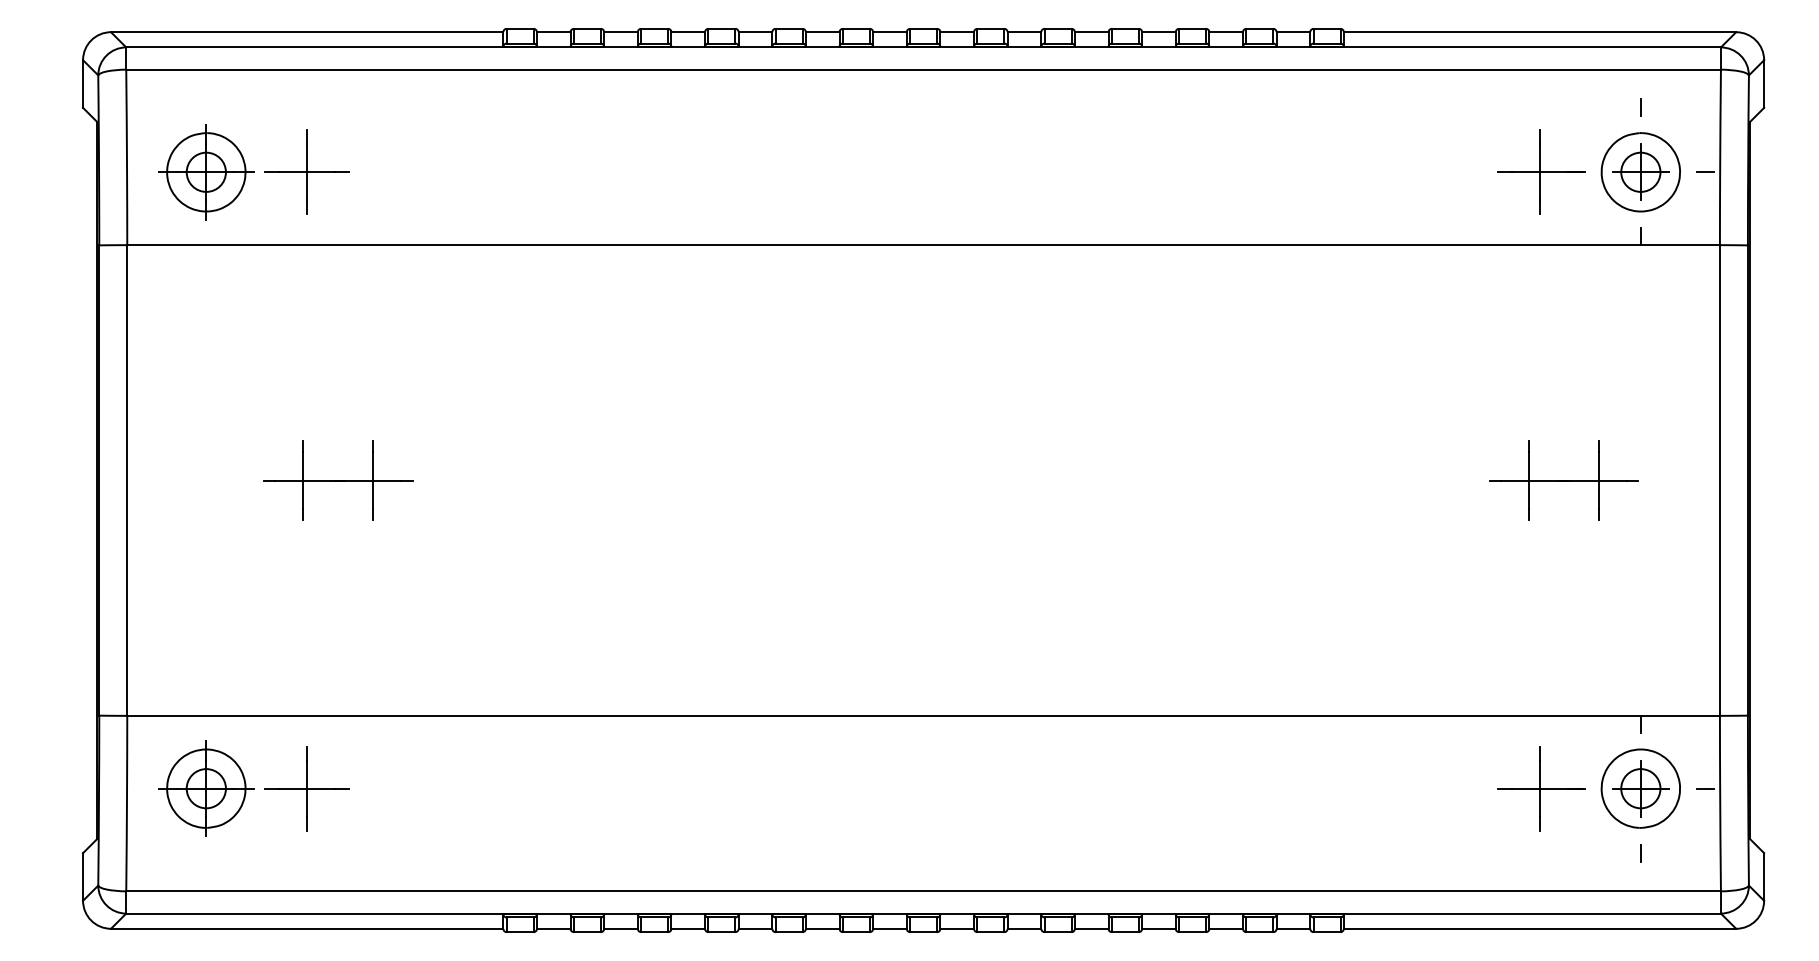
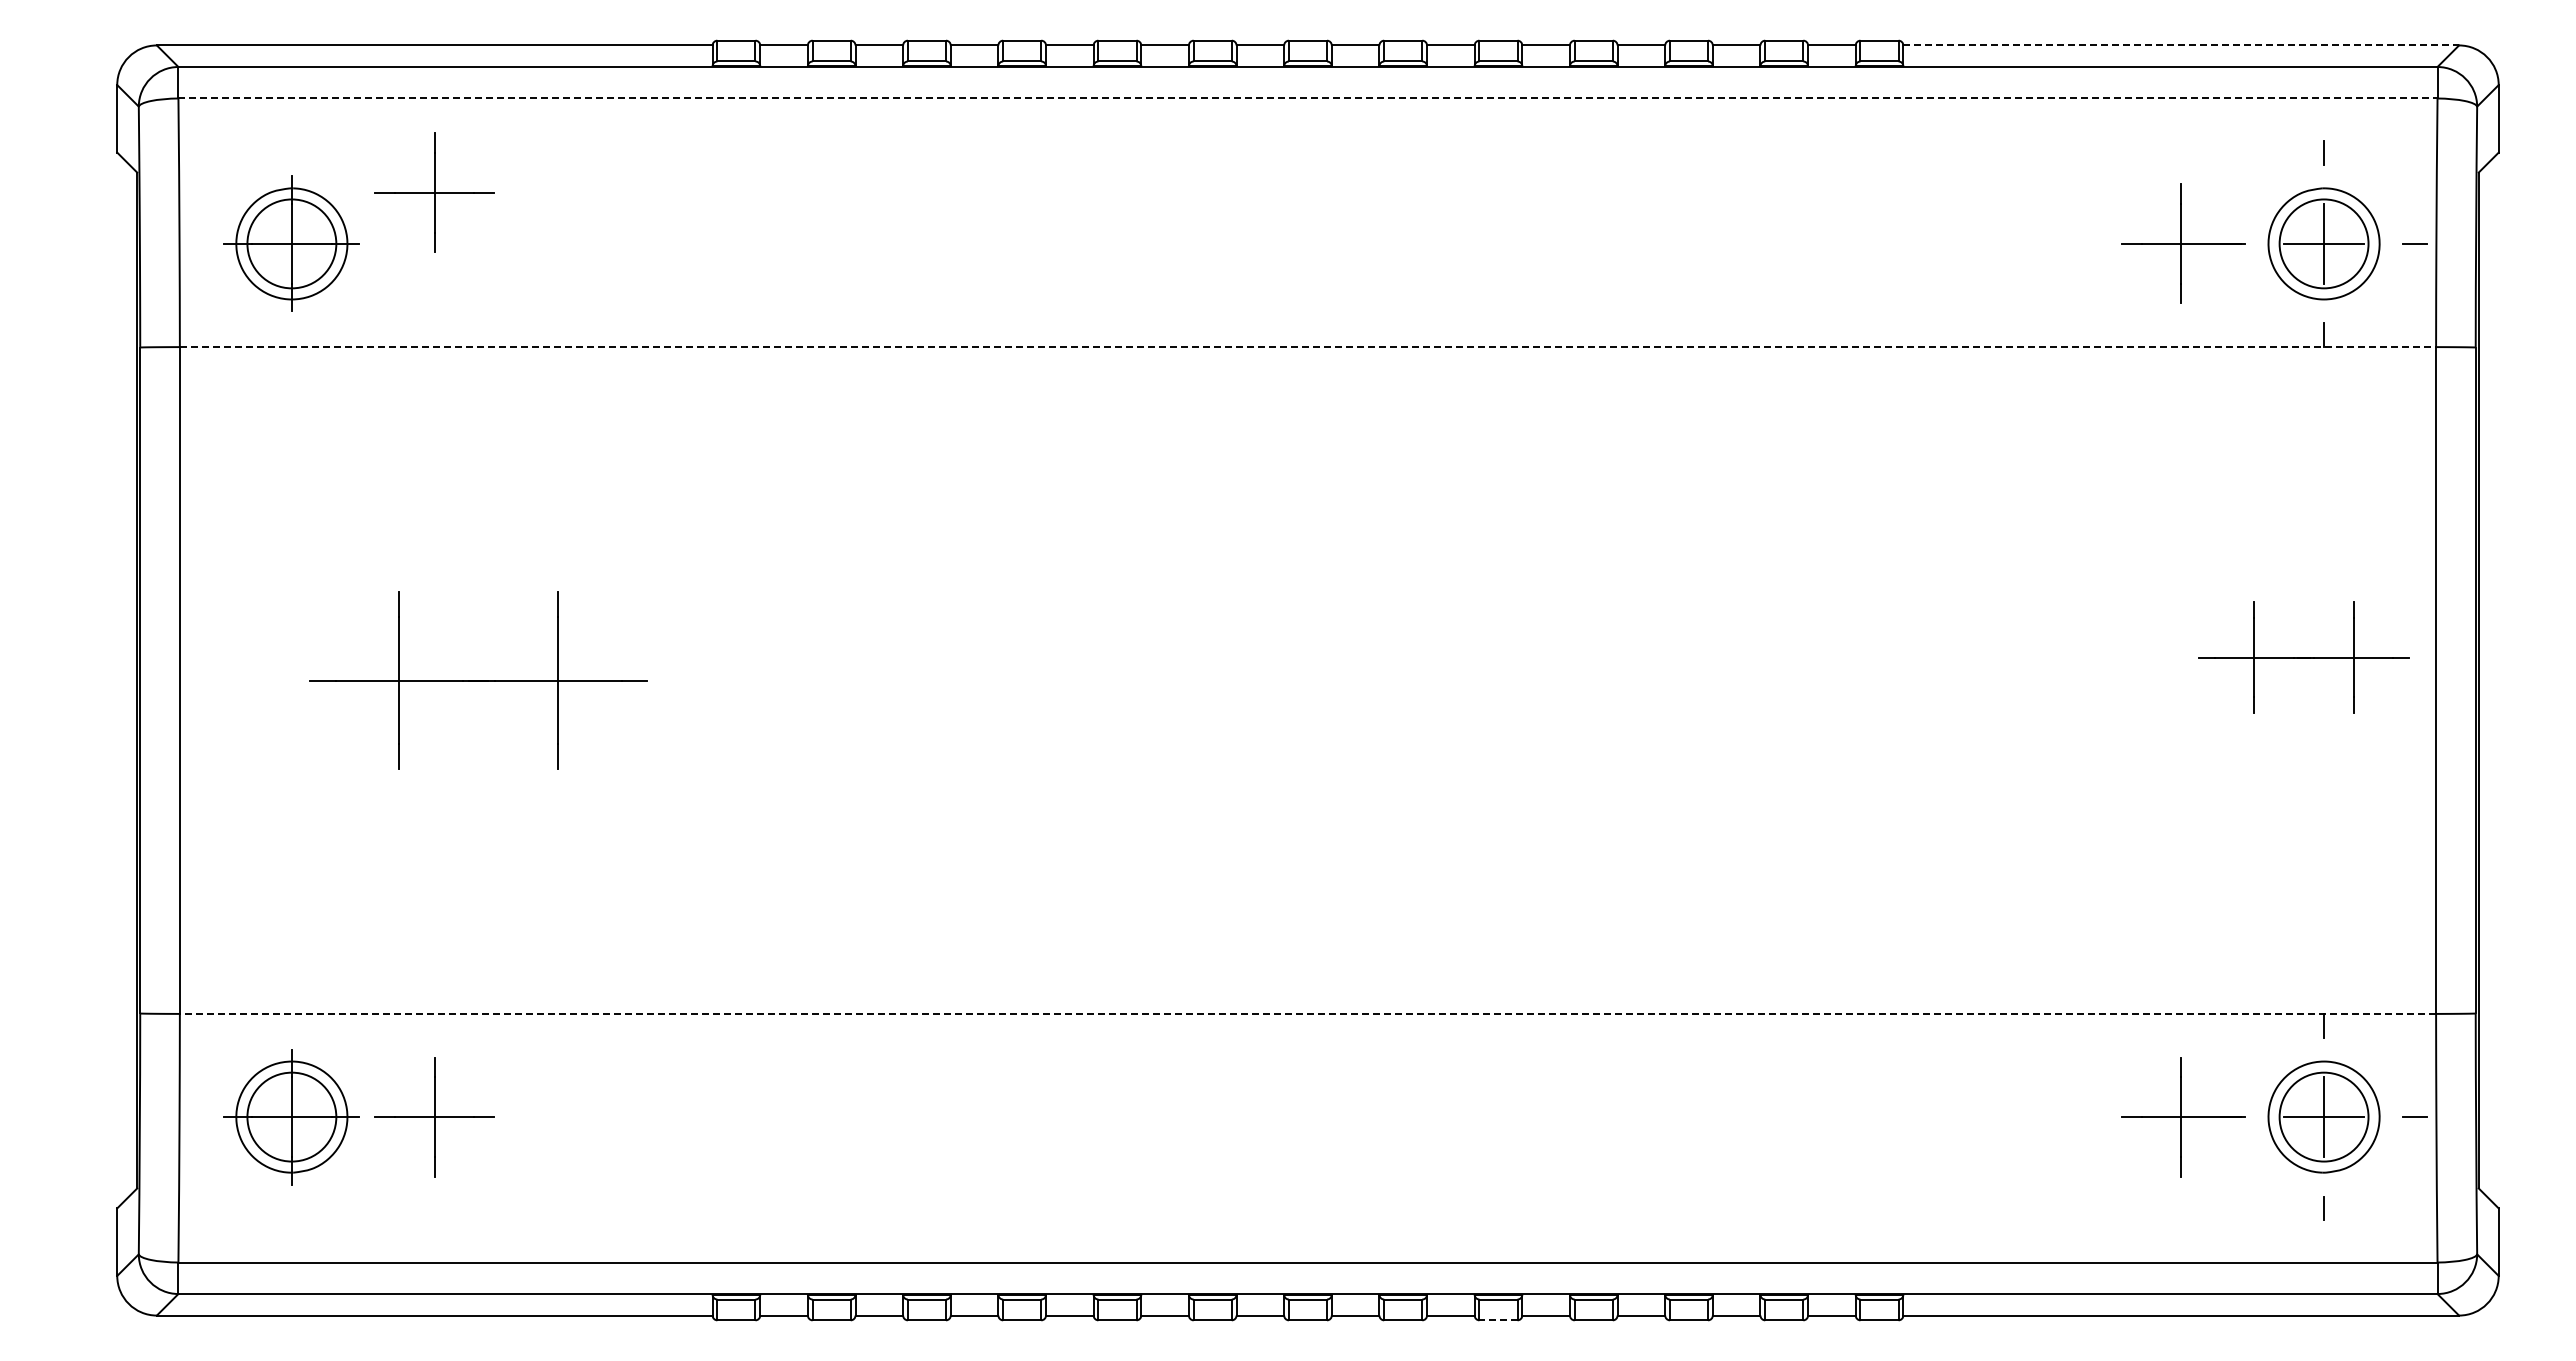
line: (1540, 32) -> (2181, 45), solid -> dashed
line: (923, 69) -> (1307, 98), solid -> dashed
circle: (206, 172) -> (291, 243), size x1.6
part: (307, 172) -> (434, 192), moved
circle: (1640, 172) -> (2323, 243), size x1.6
line: (923, 245) -> (1308, 347), solid -> dashed
part: (338, 480) -> (478, 680), size x1.6
part: (1563, 480) -> (2303, 657), moved
line: (923, 715) -> (1307, 1013), solid -> dashed
circle: (206, 788) -> (291, 1116), size x1.6
circle: (1640, 788) -> (2323, 1116), size x1.6
line: (1058, 932) -> (1498, 1320), solid -> dashed

